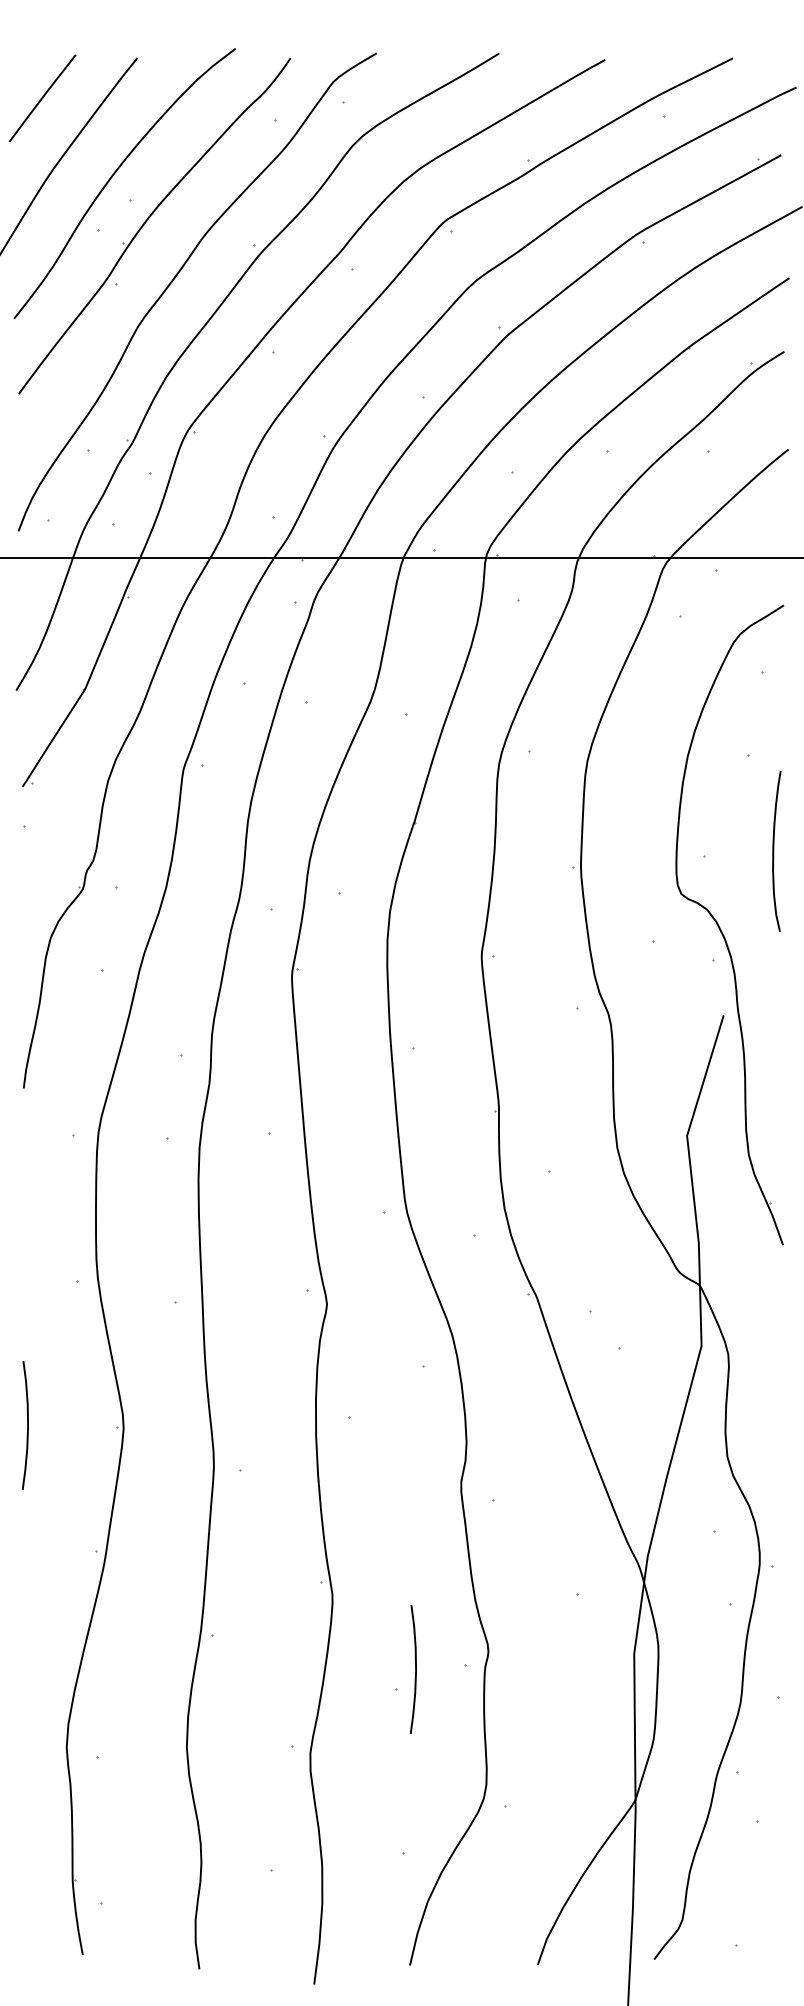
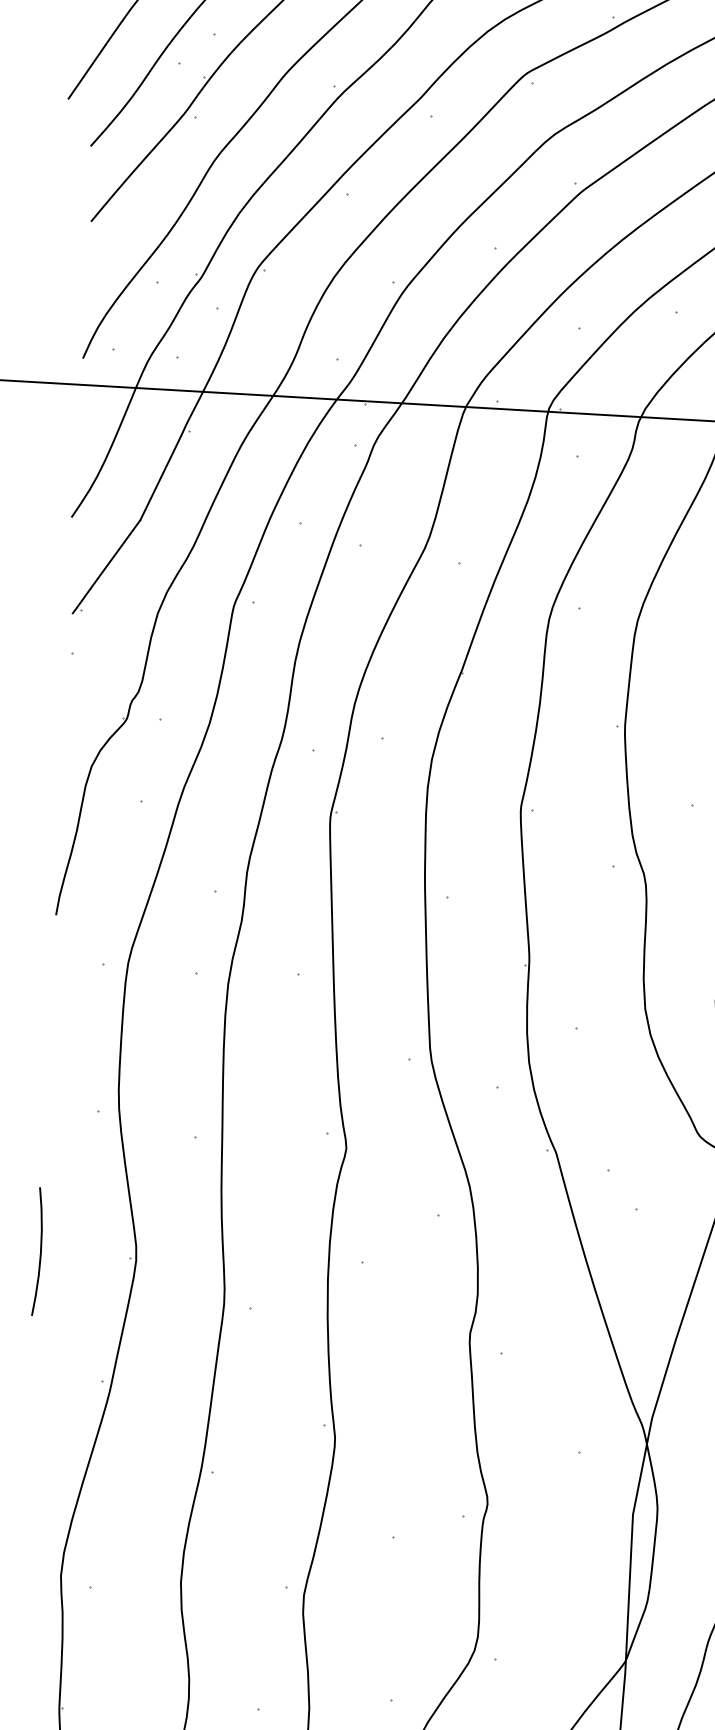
curve: (415, 1669) -> (413, 1517), removed

